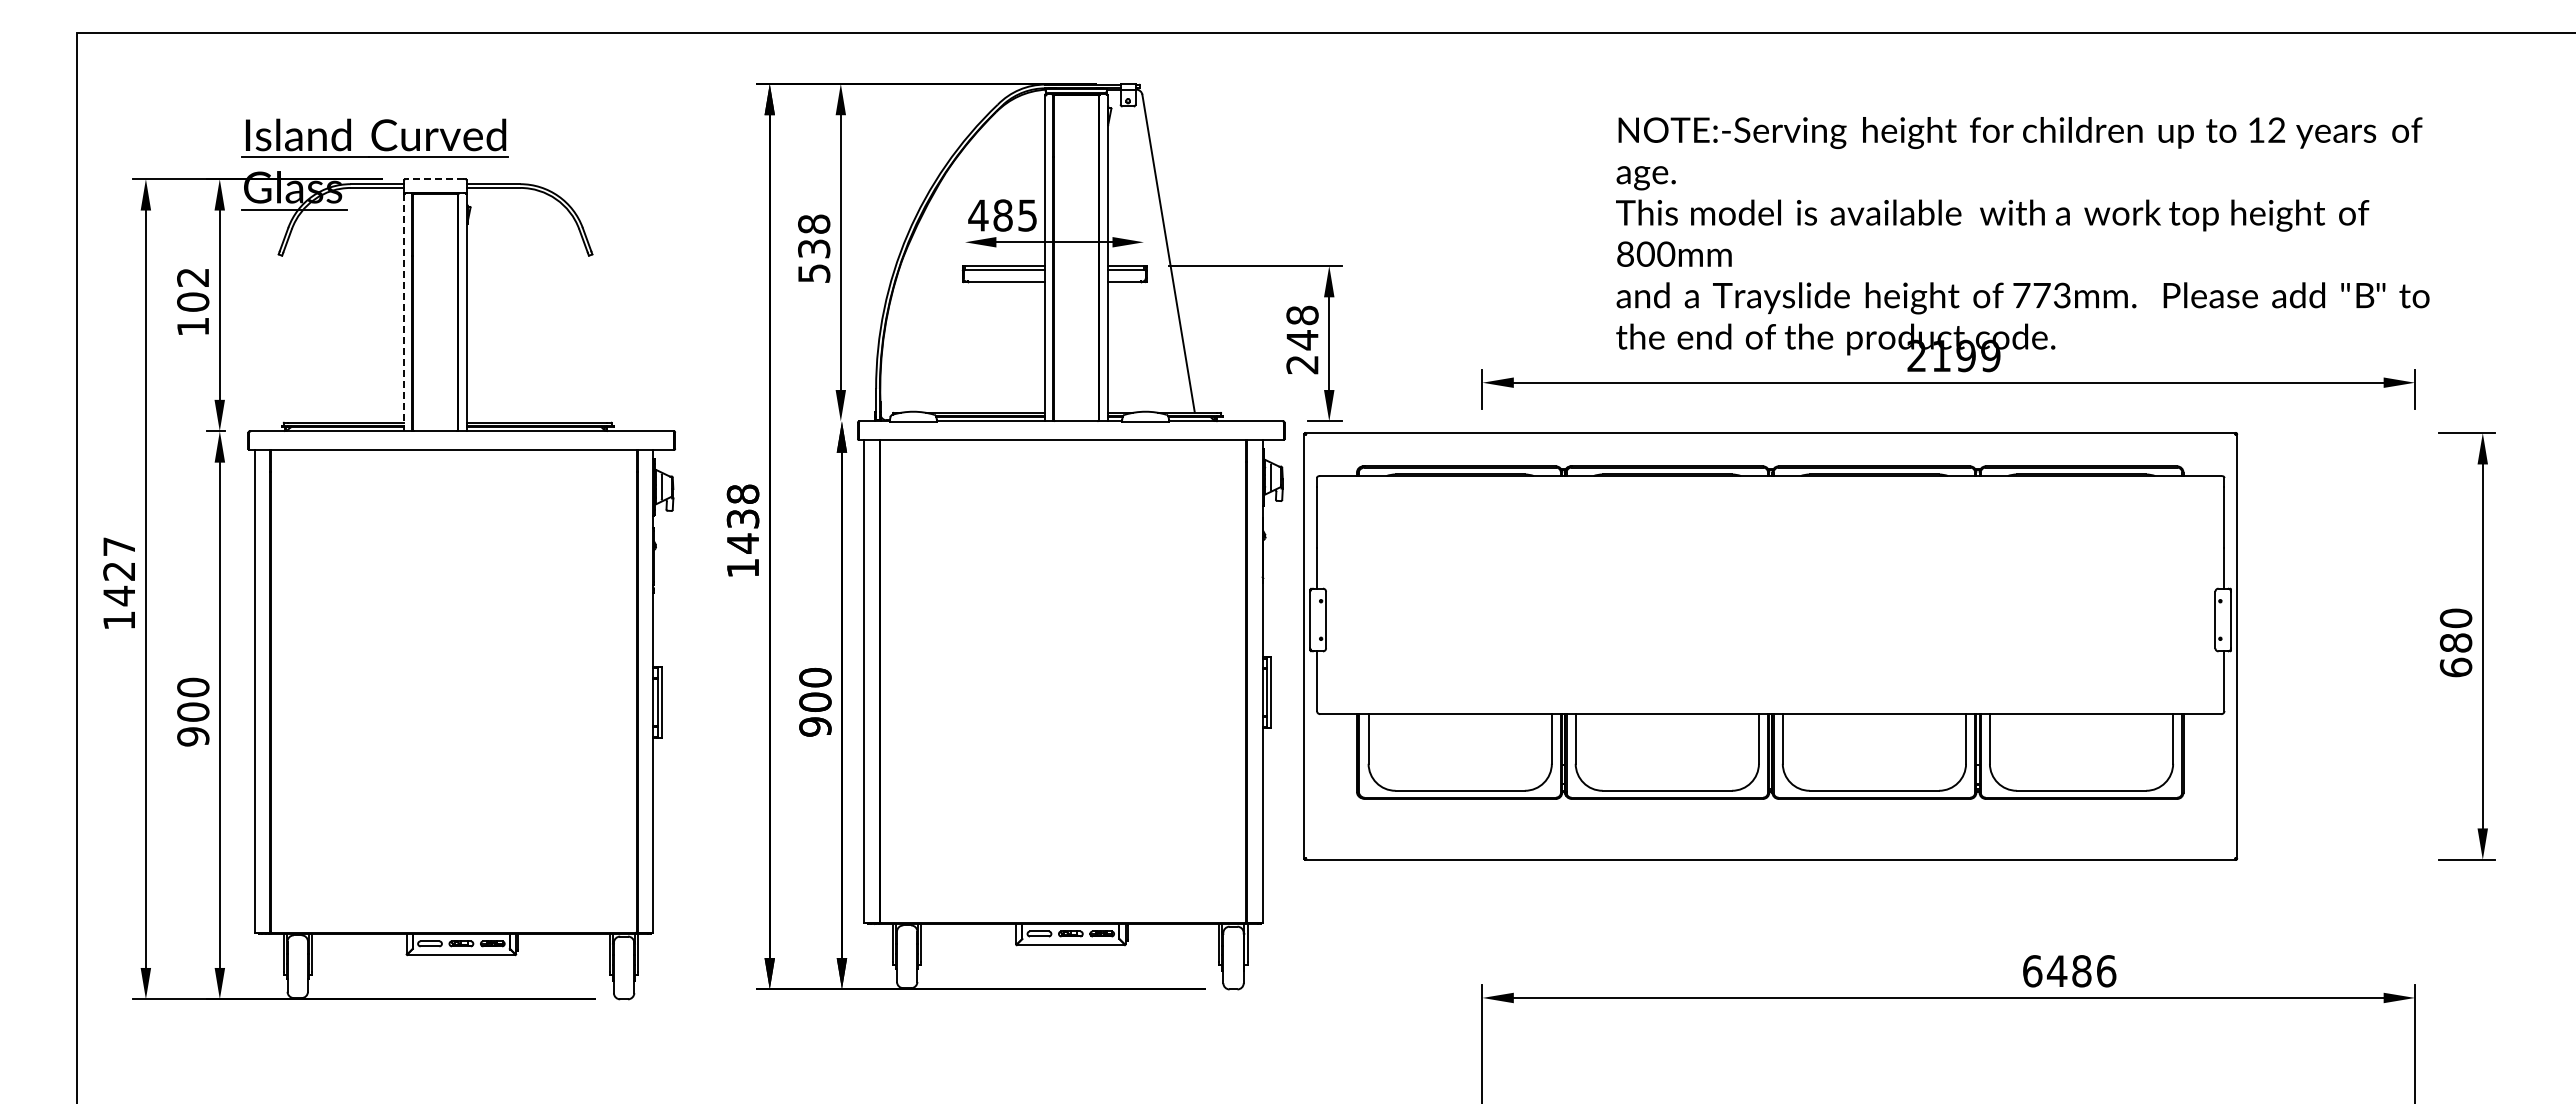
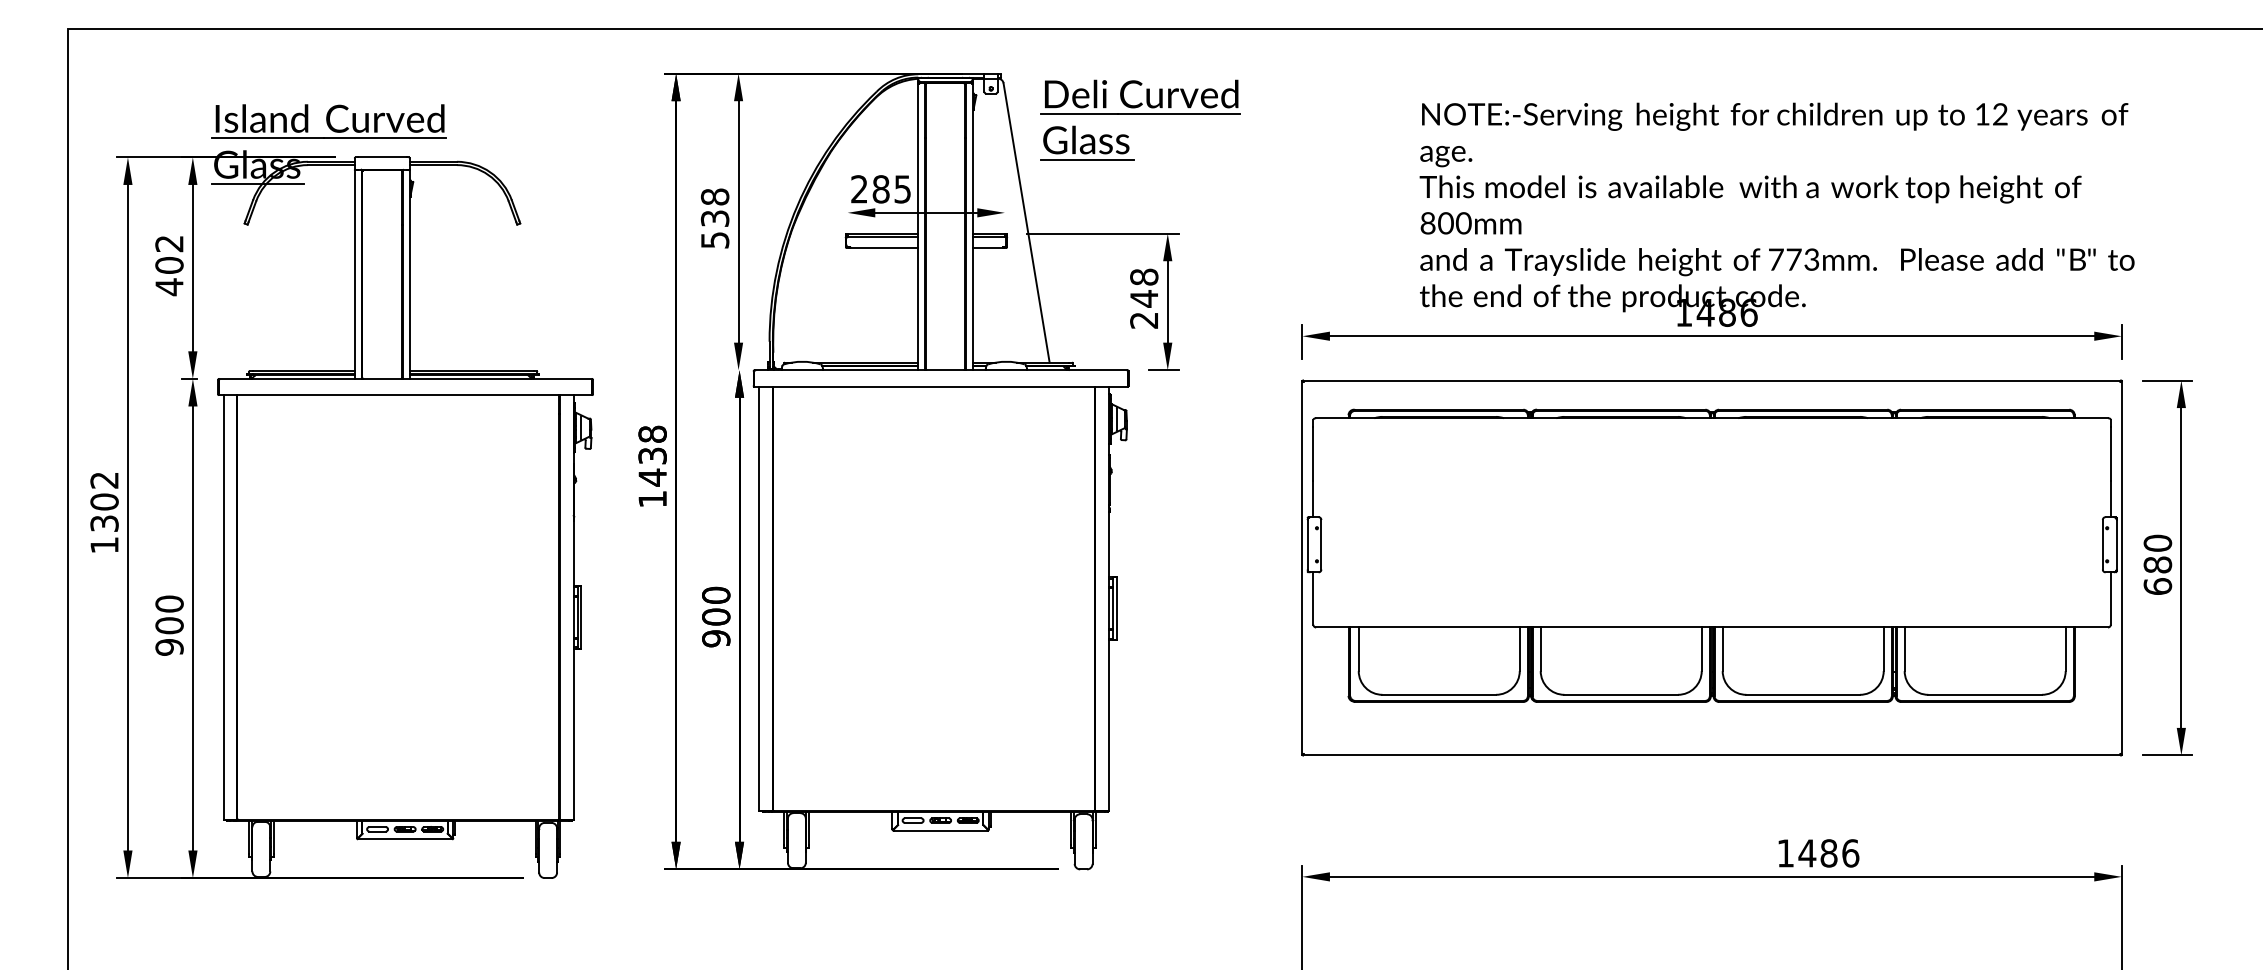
part: (1298, 129) -> (1140, 113), added
line: (434, 179) -> (381, 157), dashed -> solid
text: (978, 215) -> (859, 189), 485 -> 285
line: (404, 312) -> (355, 274), dashed -> solid
text: (192, 326) -> (168, 286), 102 -> 402
text: (1953, 355) -> (1716, 312), 2199 -> 1486
text: (119, 571) -> (104, 502), 1427 -> 1302
part: (1770, 646) -> (1711, 568), moved
text: (2032, 971) -> (1785, 853), 6486 -> 1486

